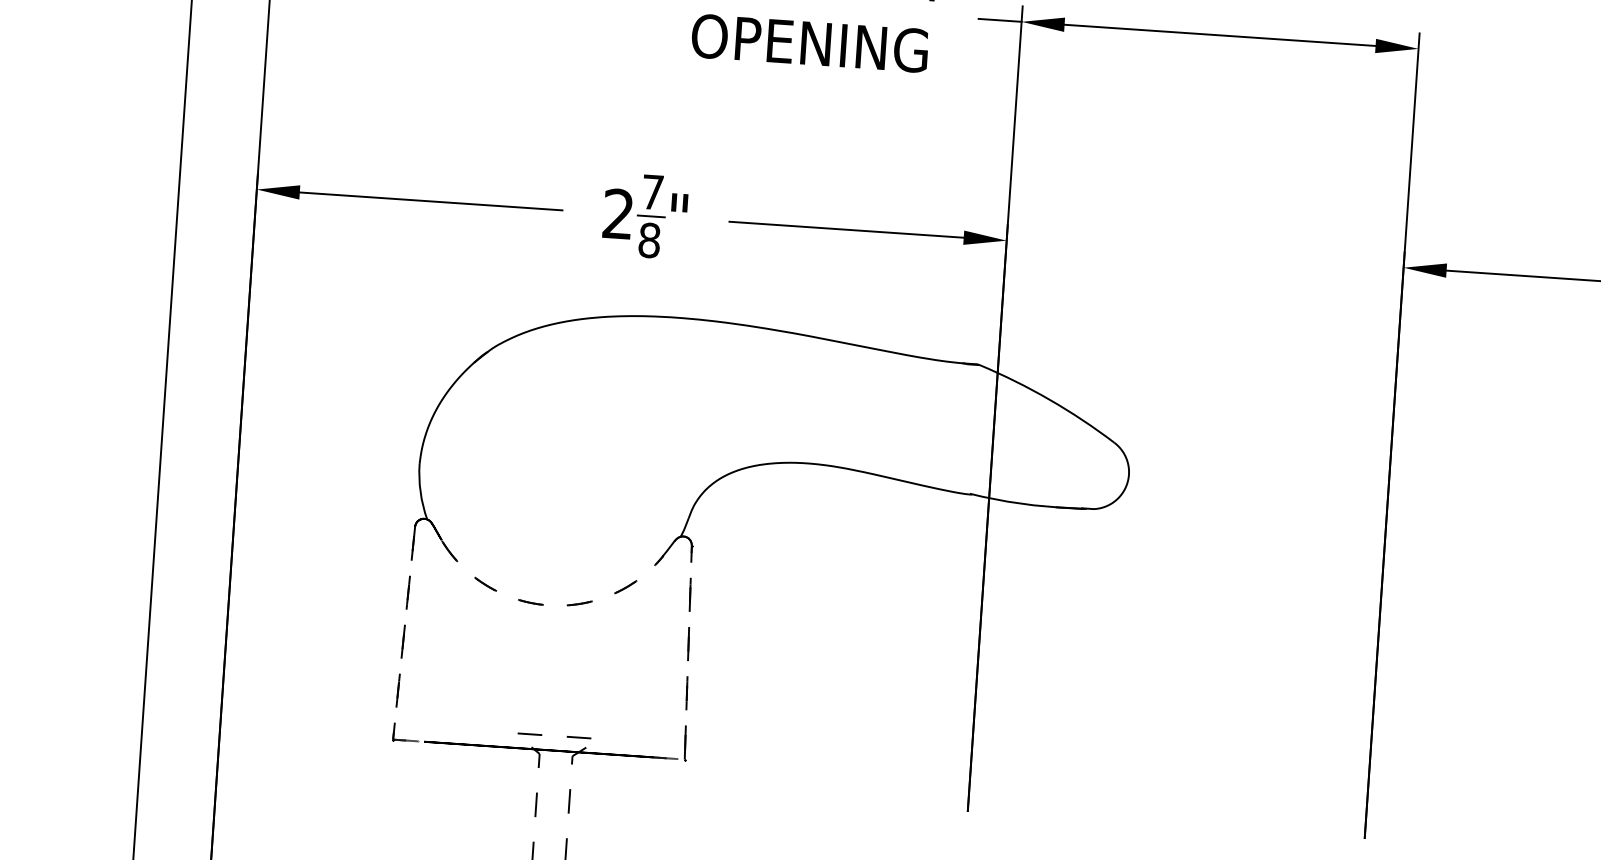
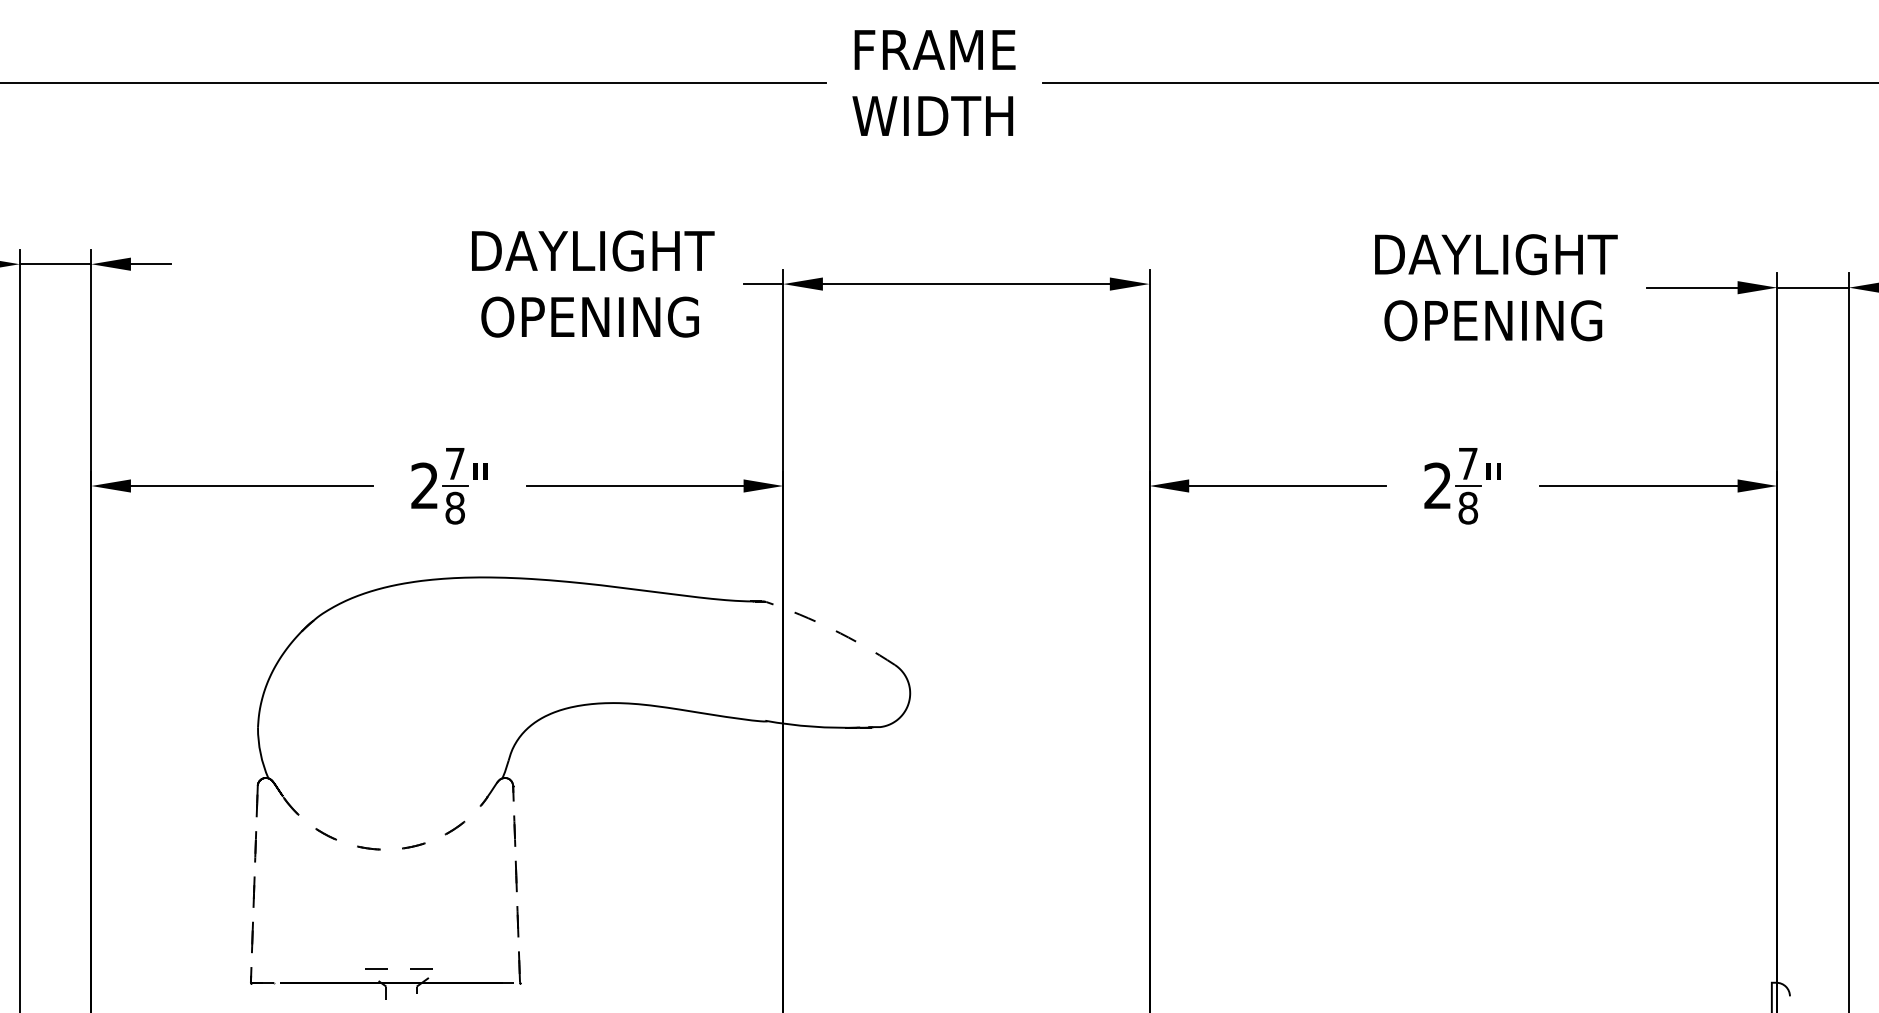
line: (1049, 399) -> (832, 629), solid -> dashed

